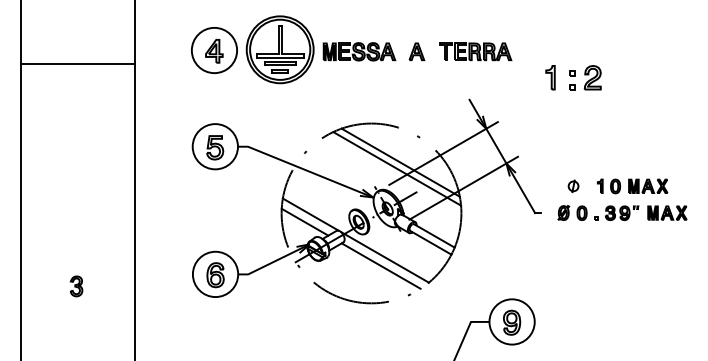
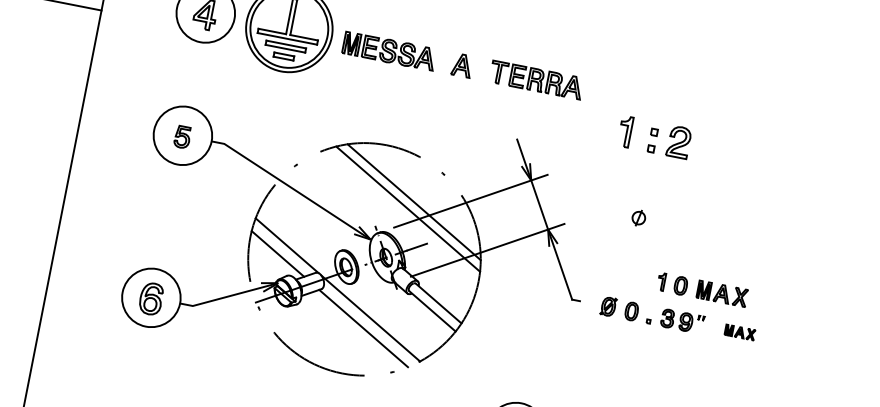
part: (215, 147) -> (182, 136), size x0.7
part: (573, 185) -> (638, 217), moved
part: (667, 212) -> (740, 331), size x0.6

